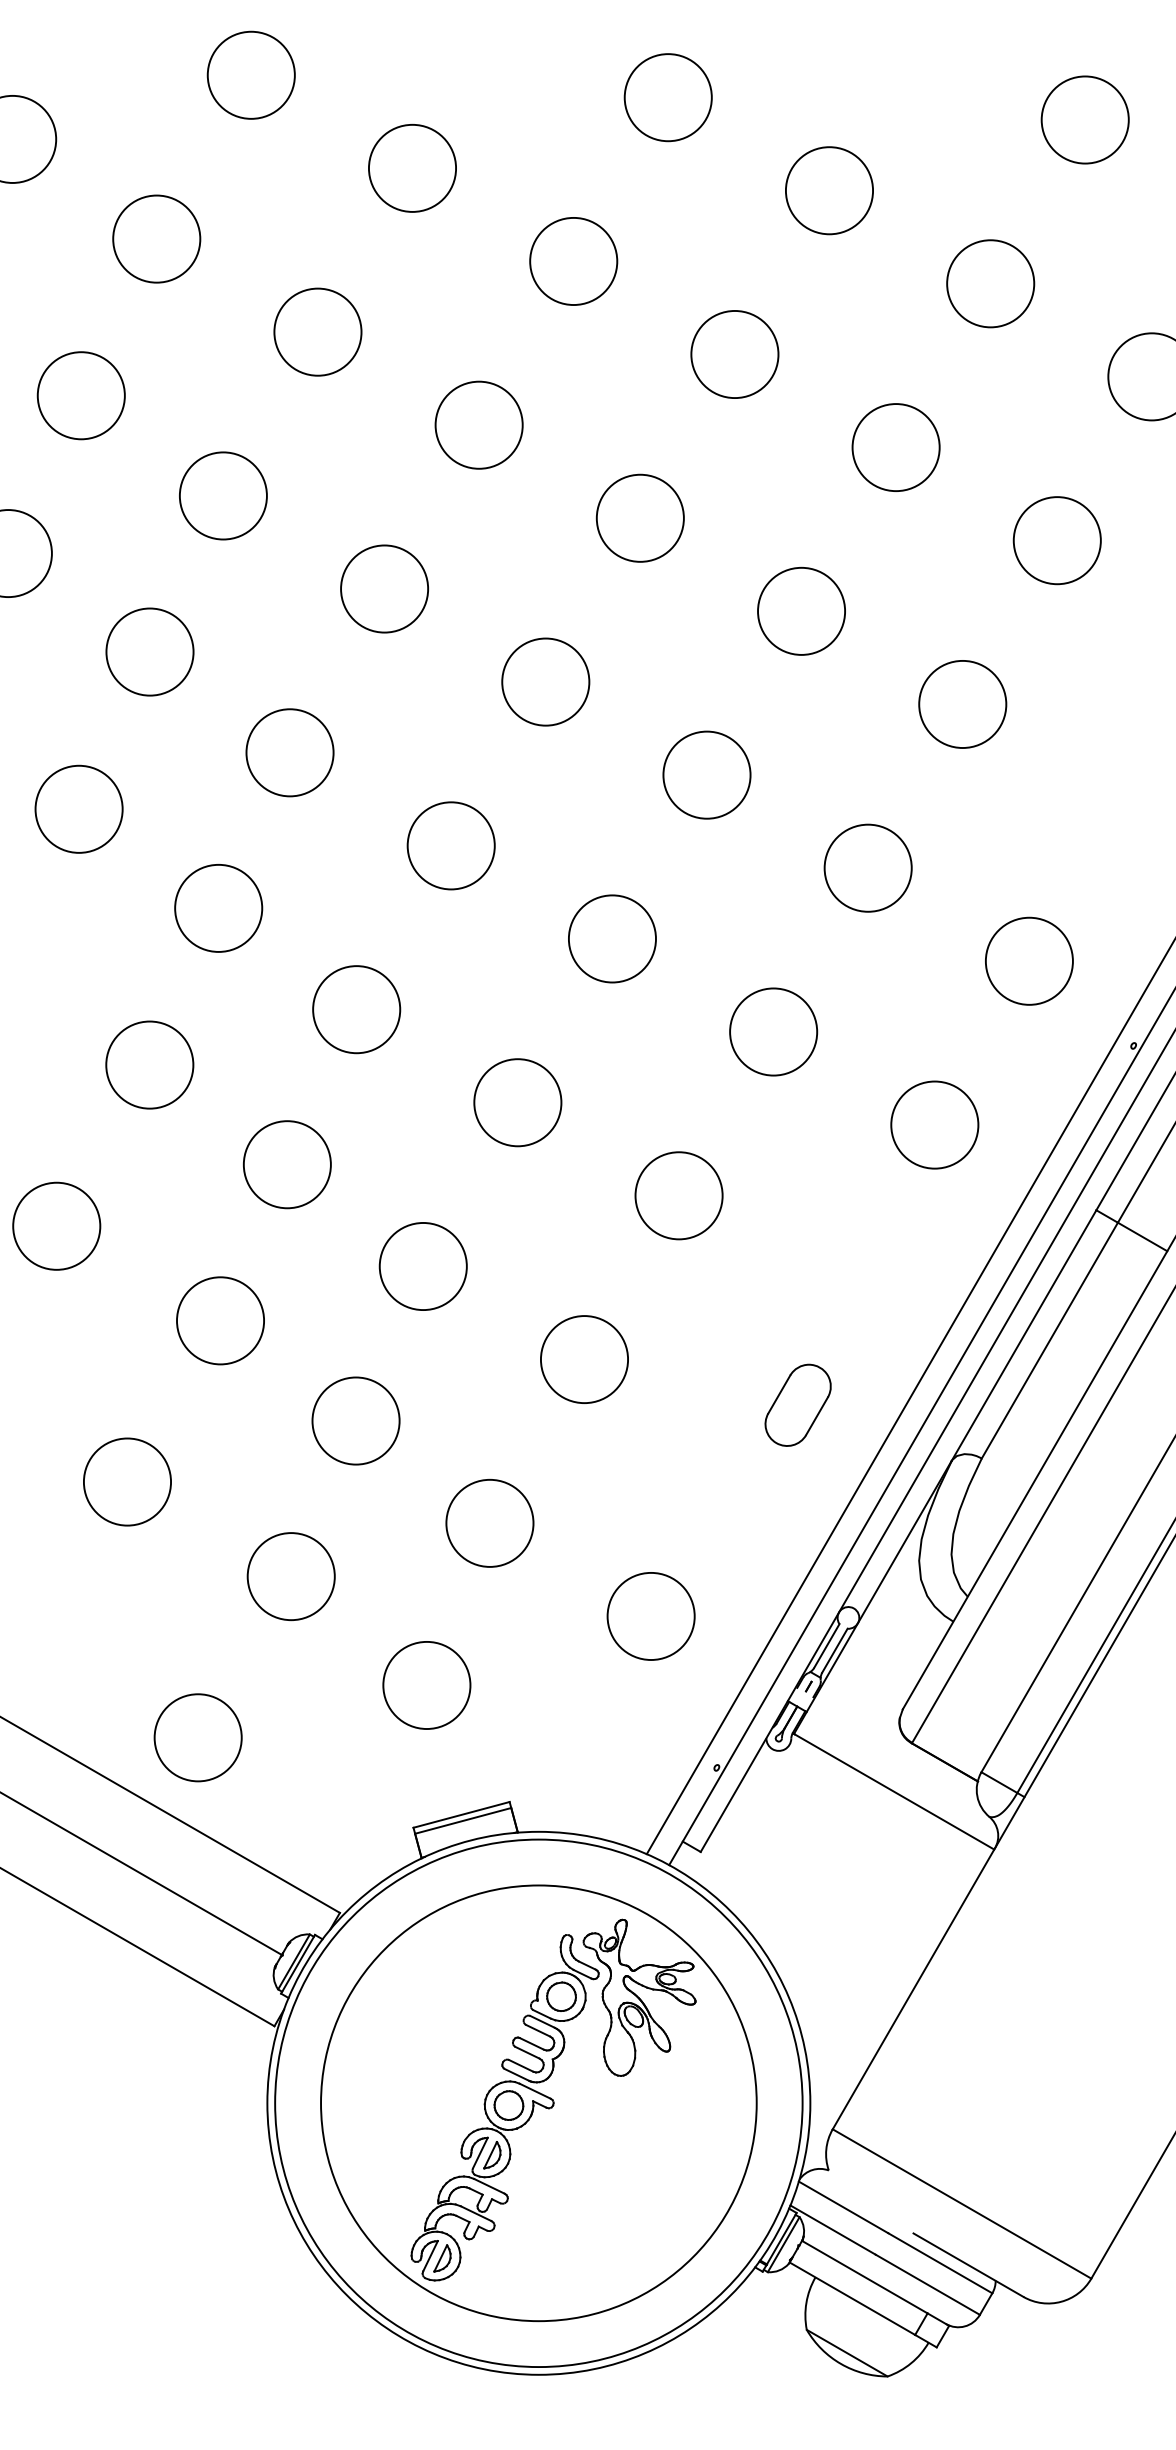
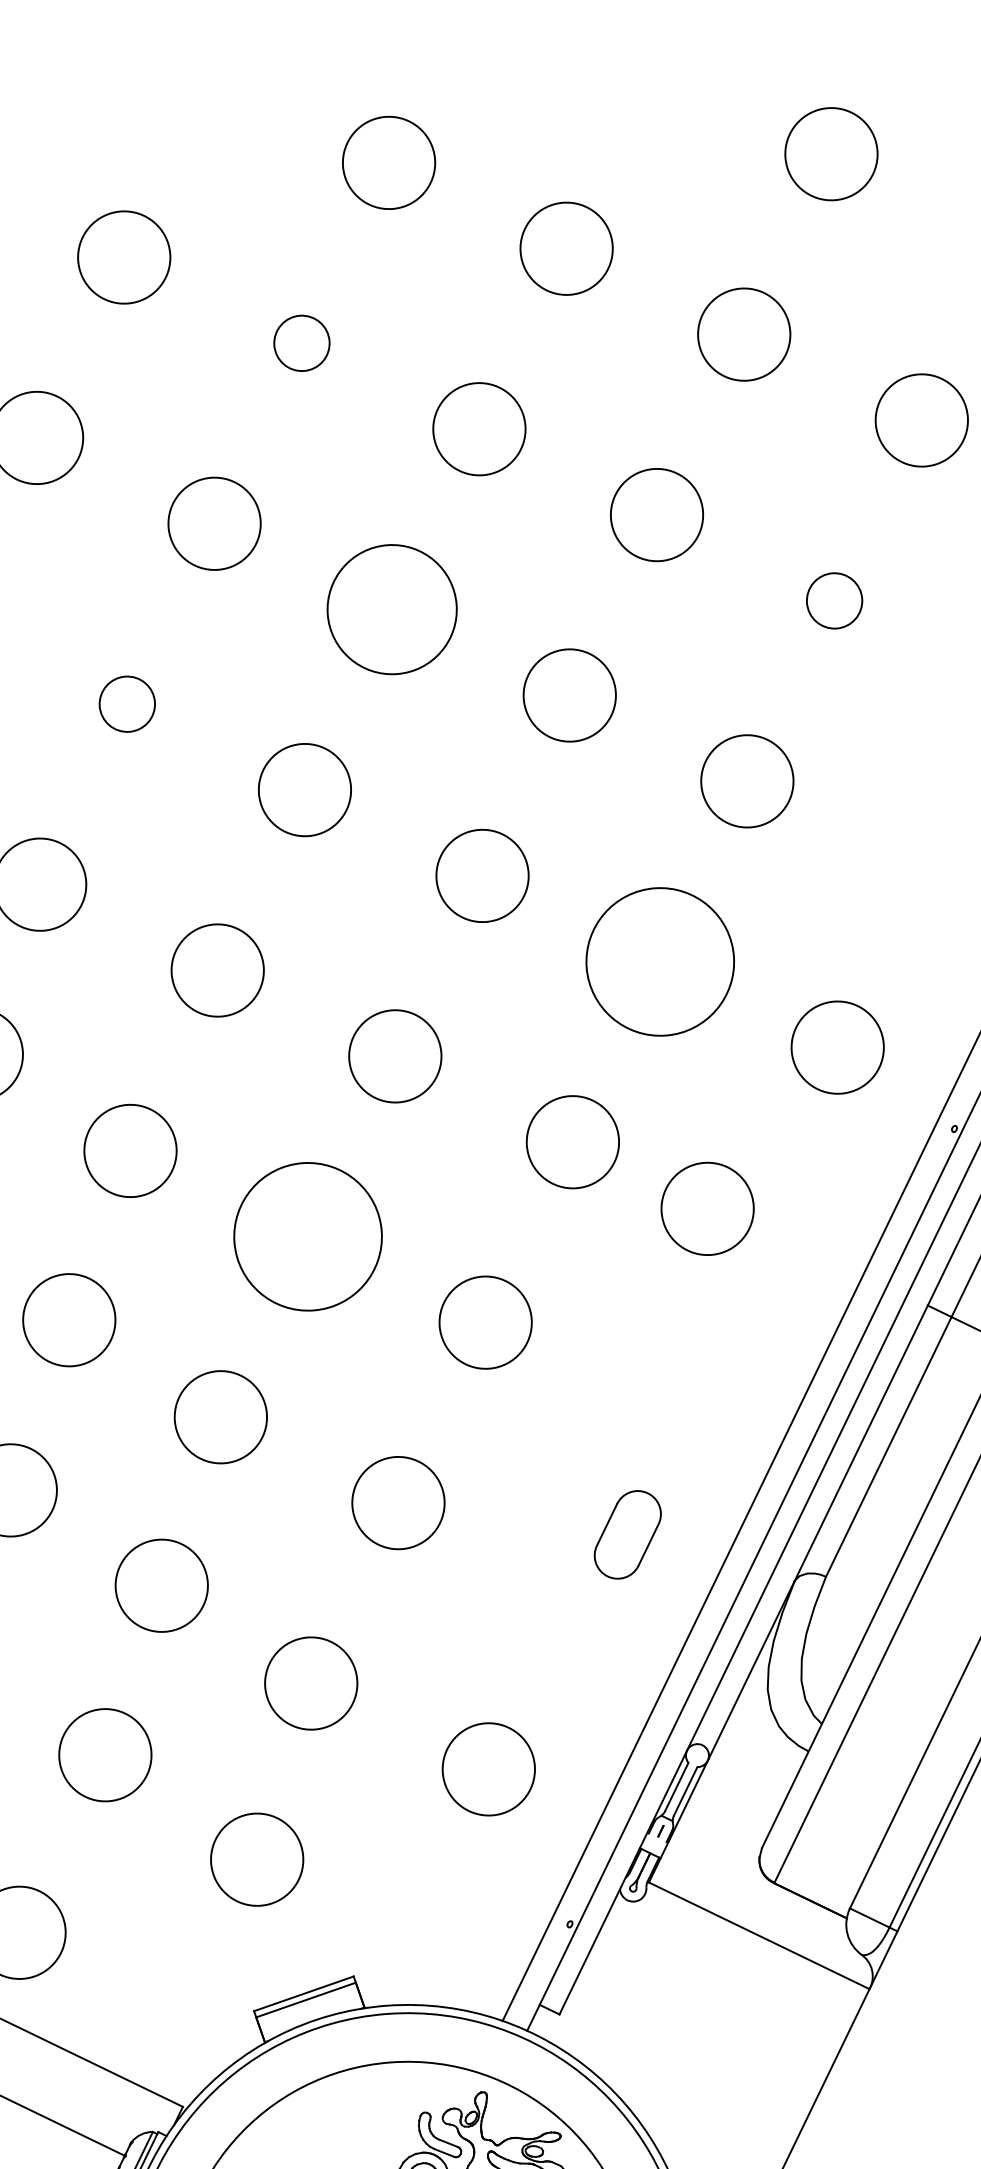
circle: (573, 261) -> (301, 343), size x0.6
circle: (639, 517) -> (391, 608), size x1.4
circle: (1056, 540) -> (833, 600), size x0.6
circle: (384, 588) -> (127, 703), size x0.6
circle: (867, 867) -> (659, 961), size x1.6
circle: (517, 1102) -> (307, 1236), size x1.6
circle: (934, 1124) -> (707, 1208), moved

